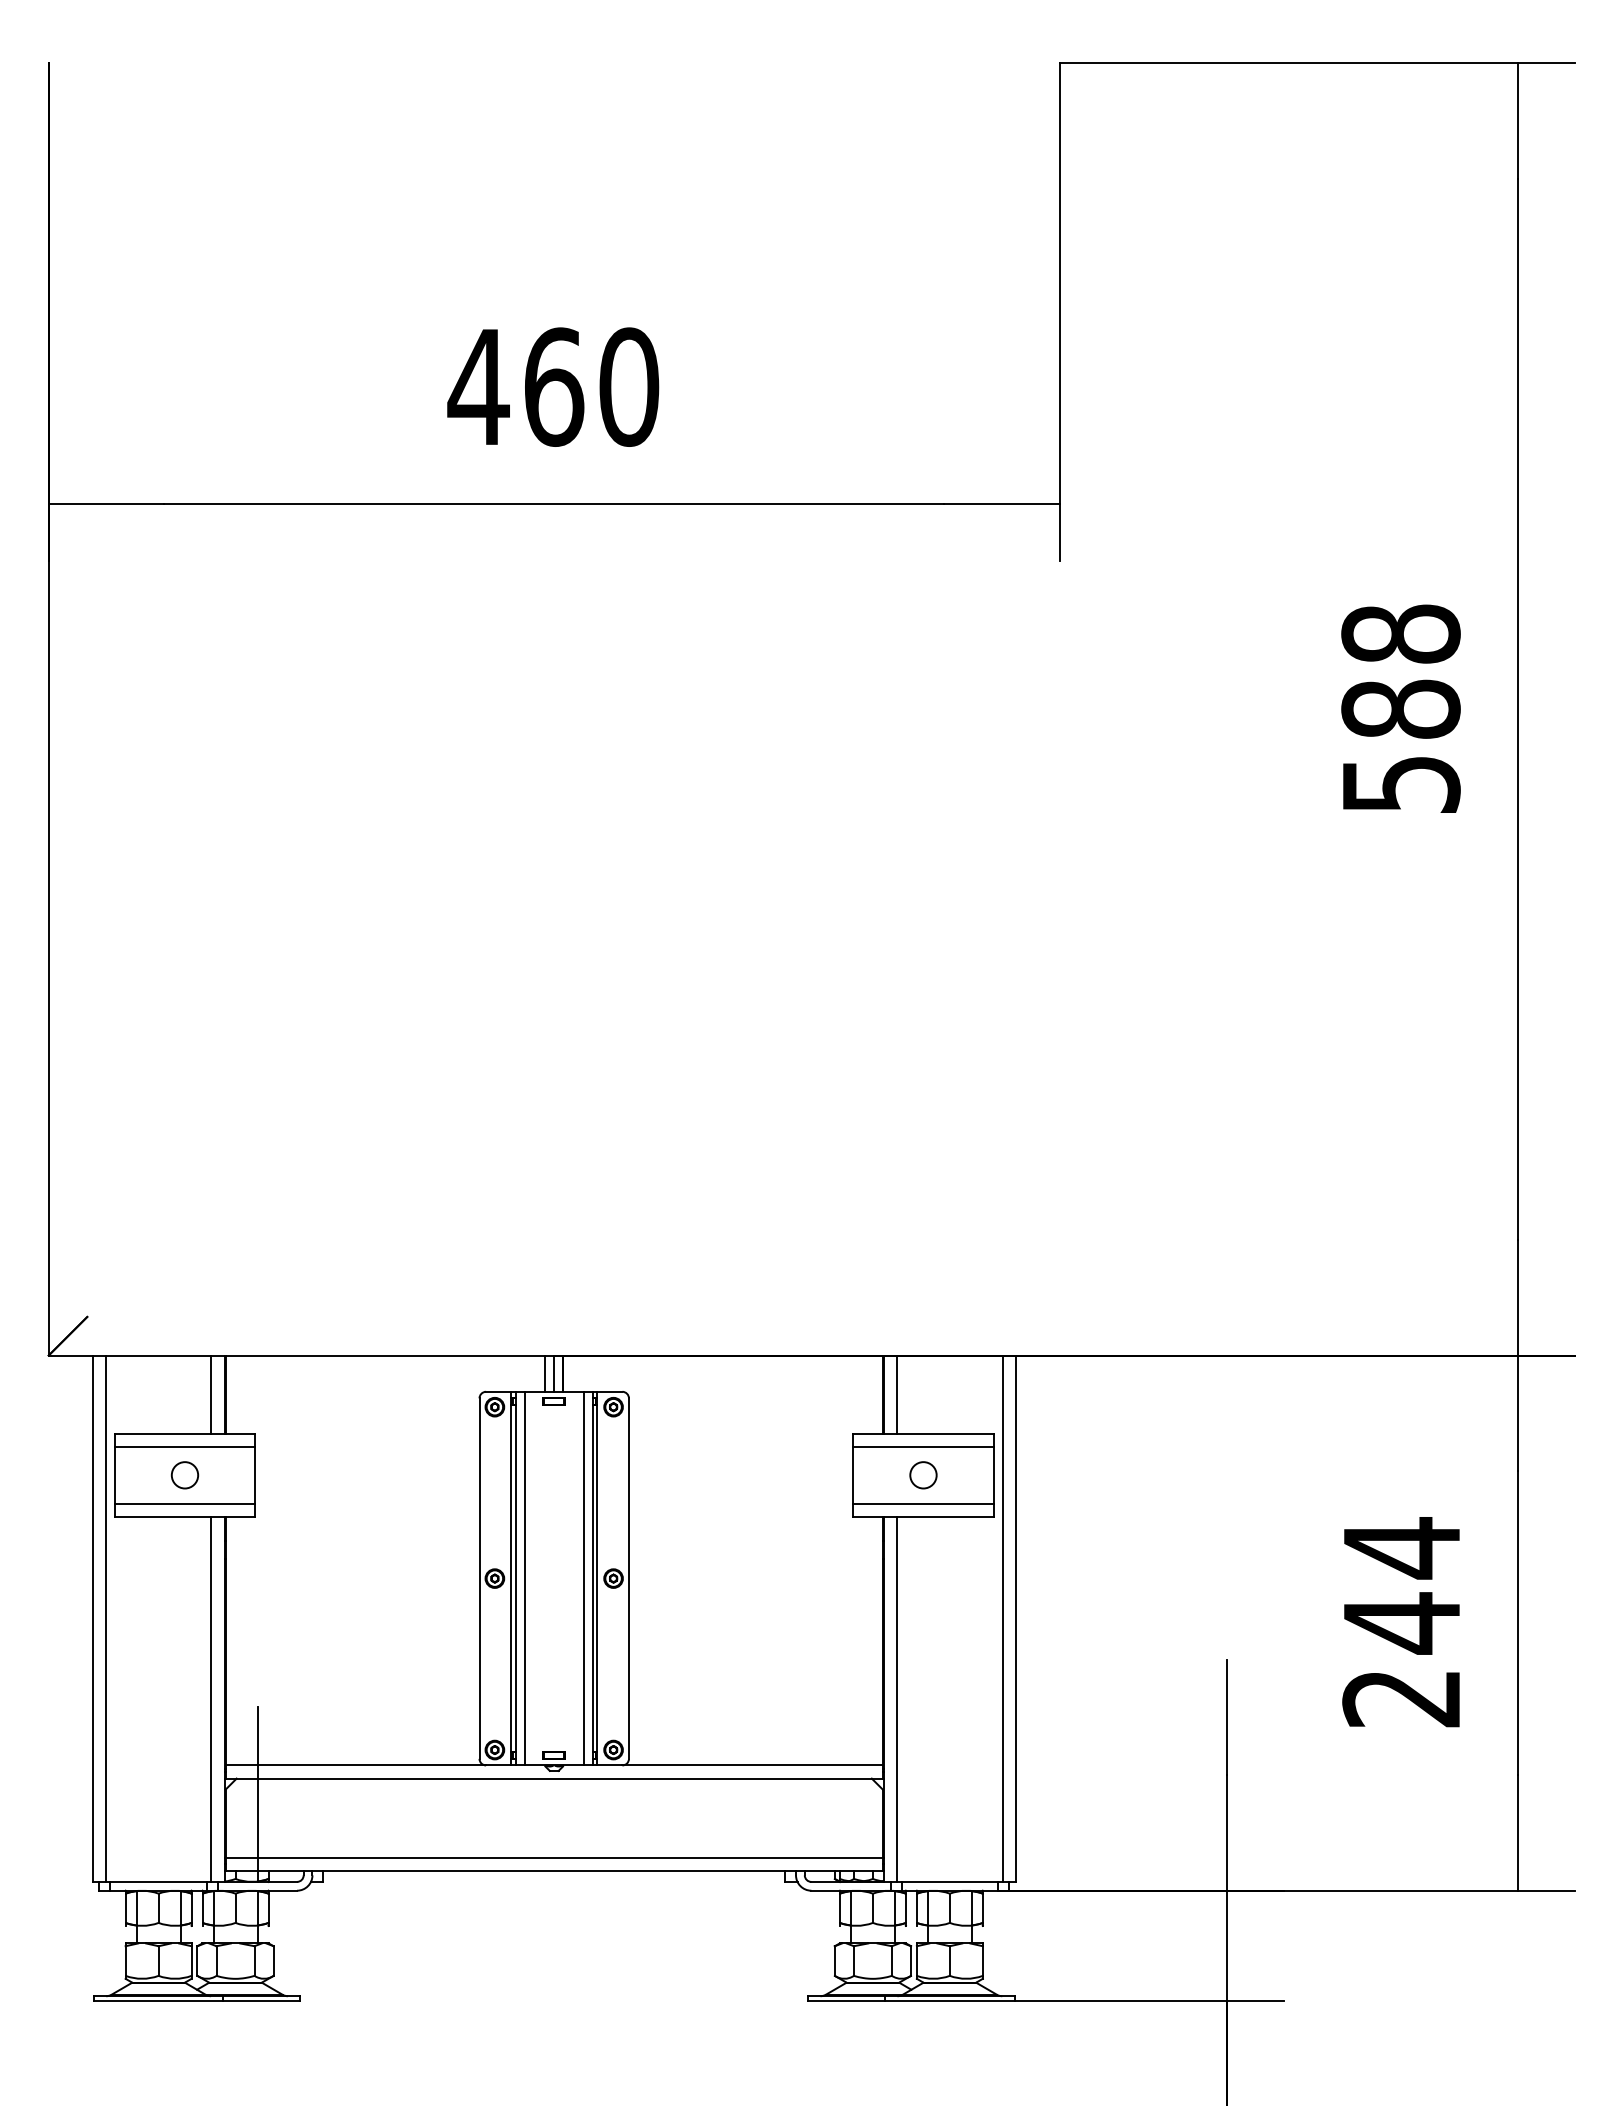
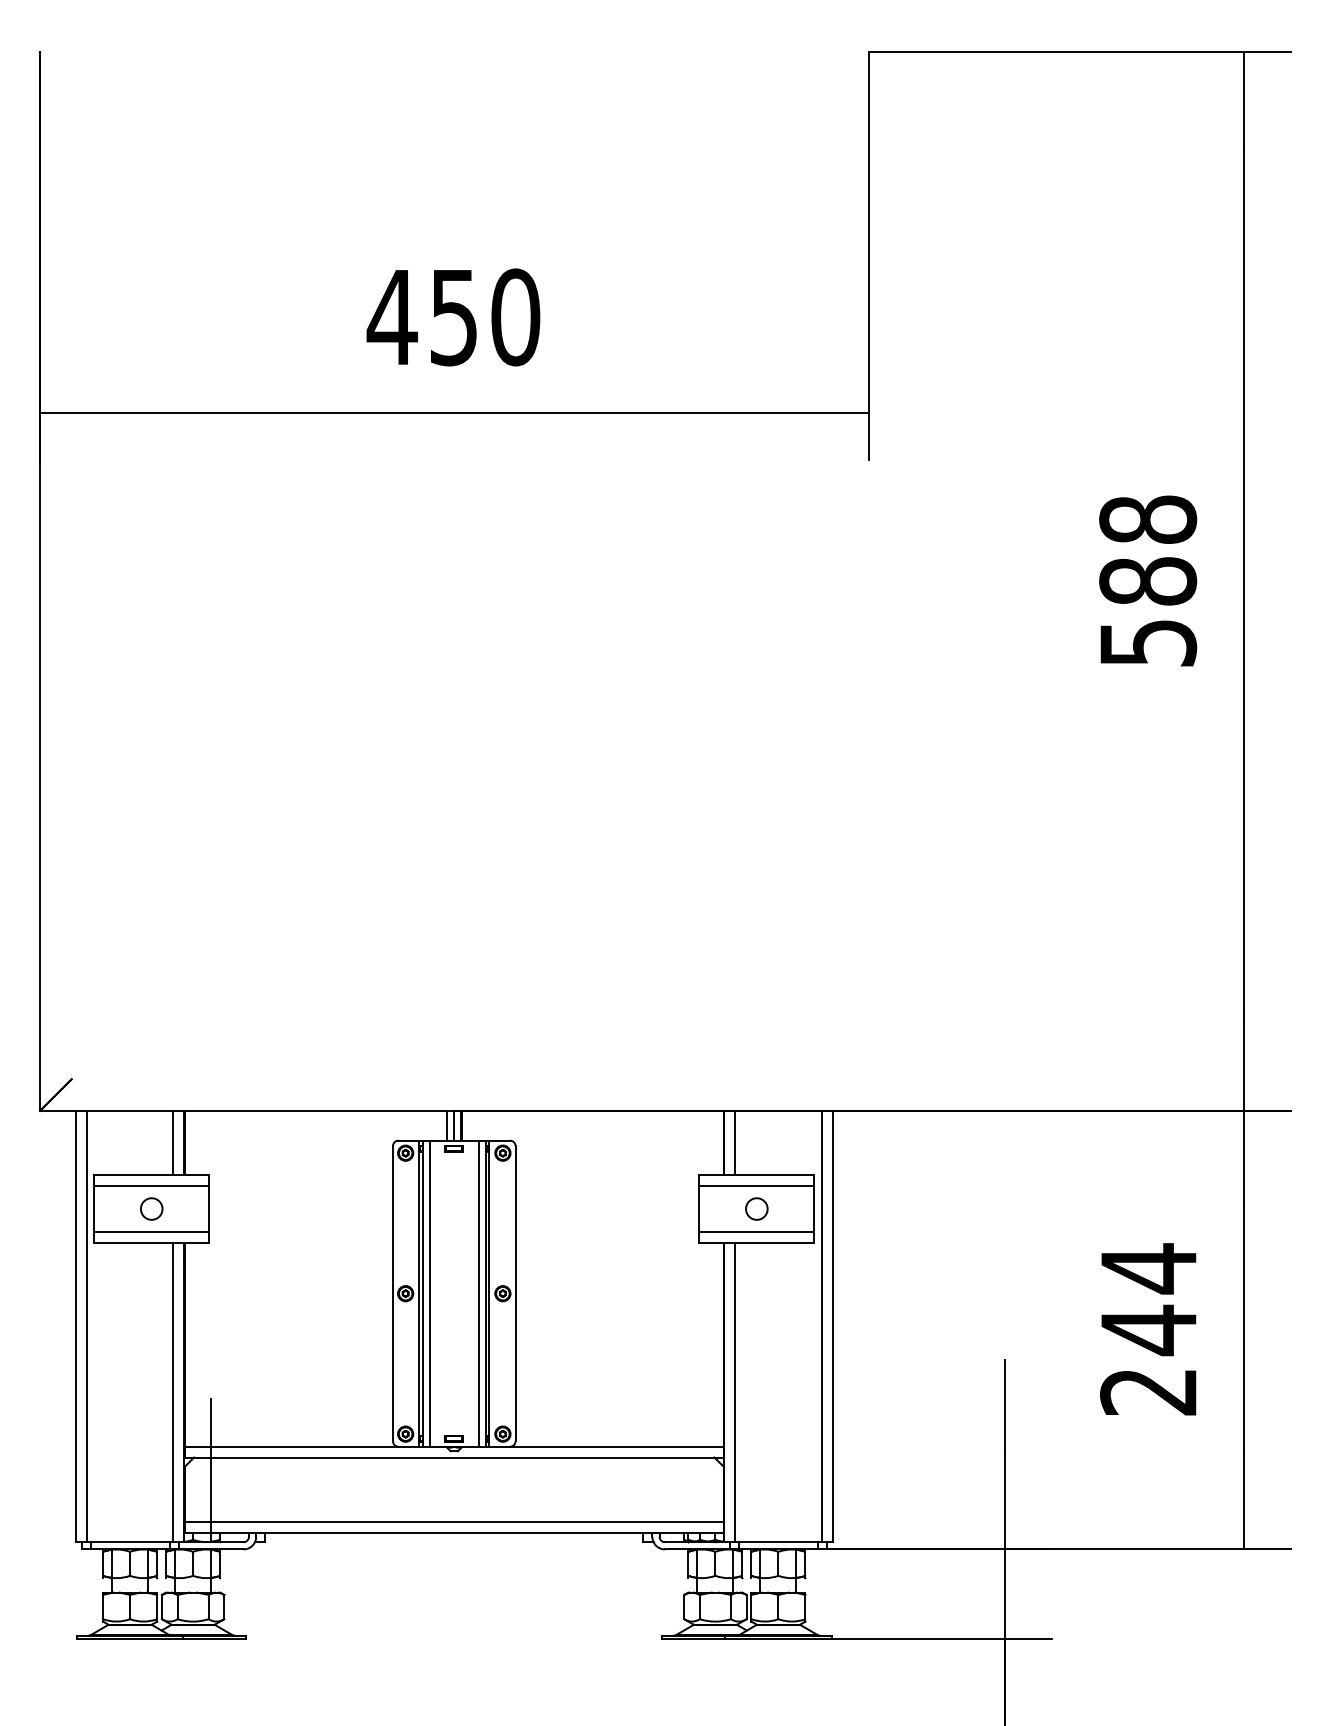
text: (554, 386) -> (454, 316), 460 -> 450

